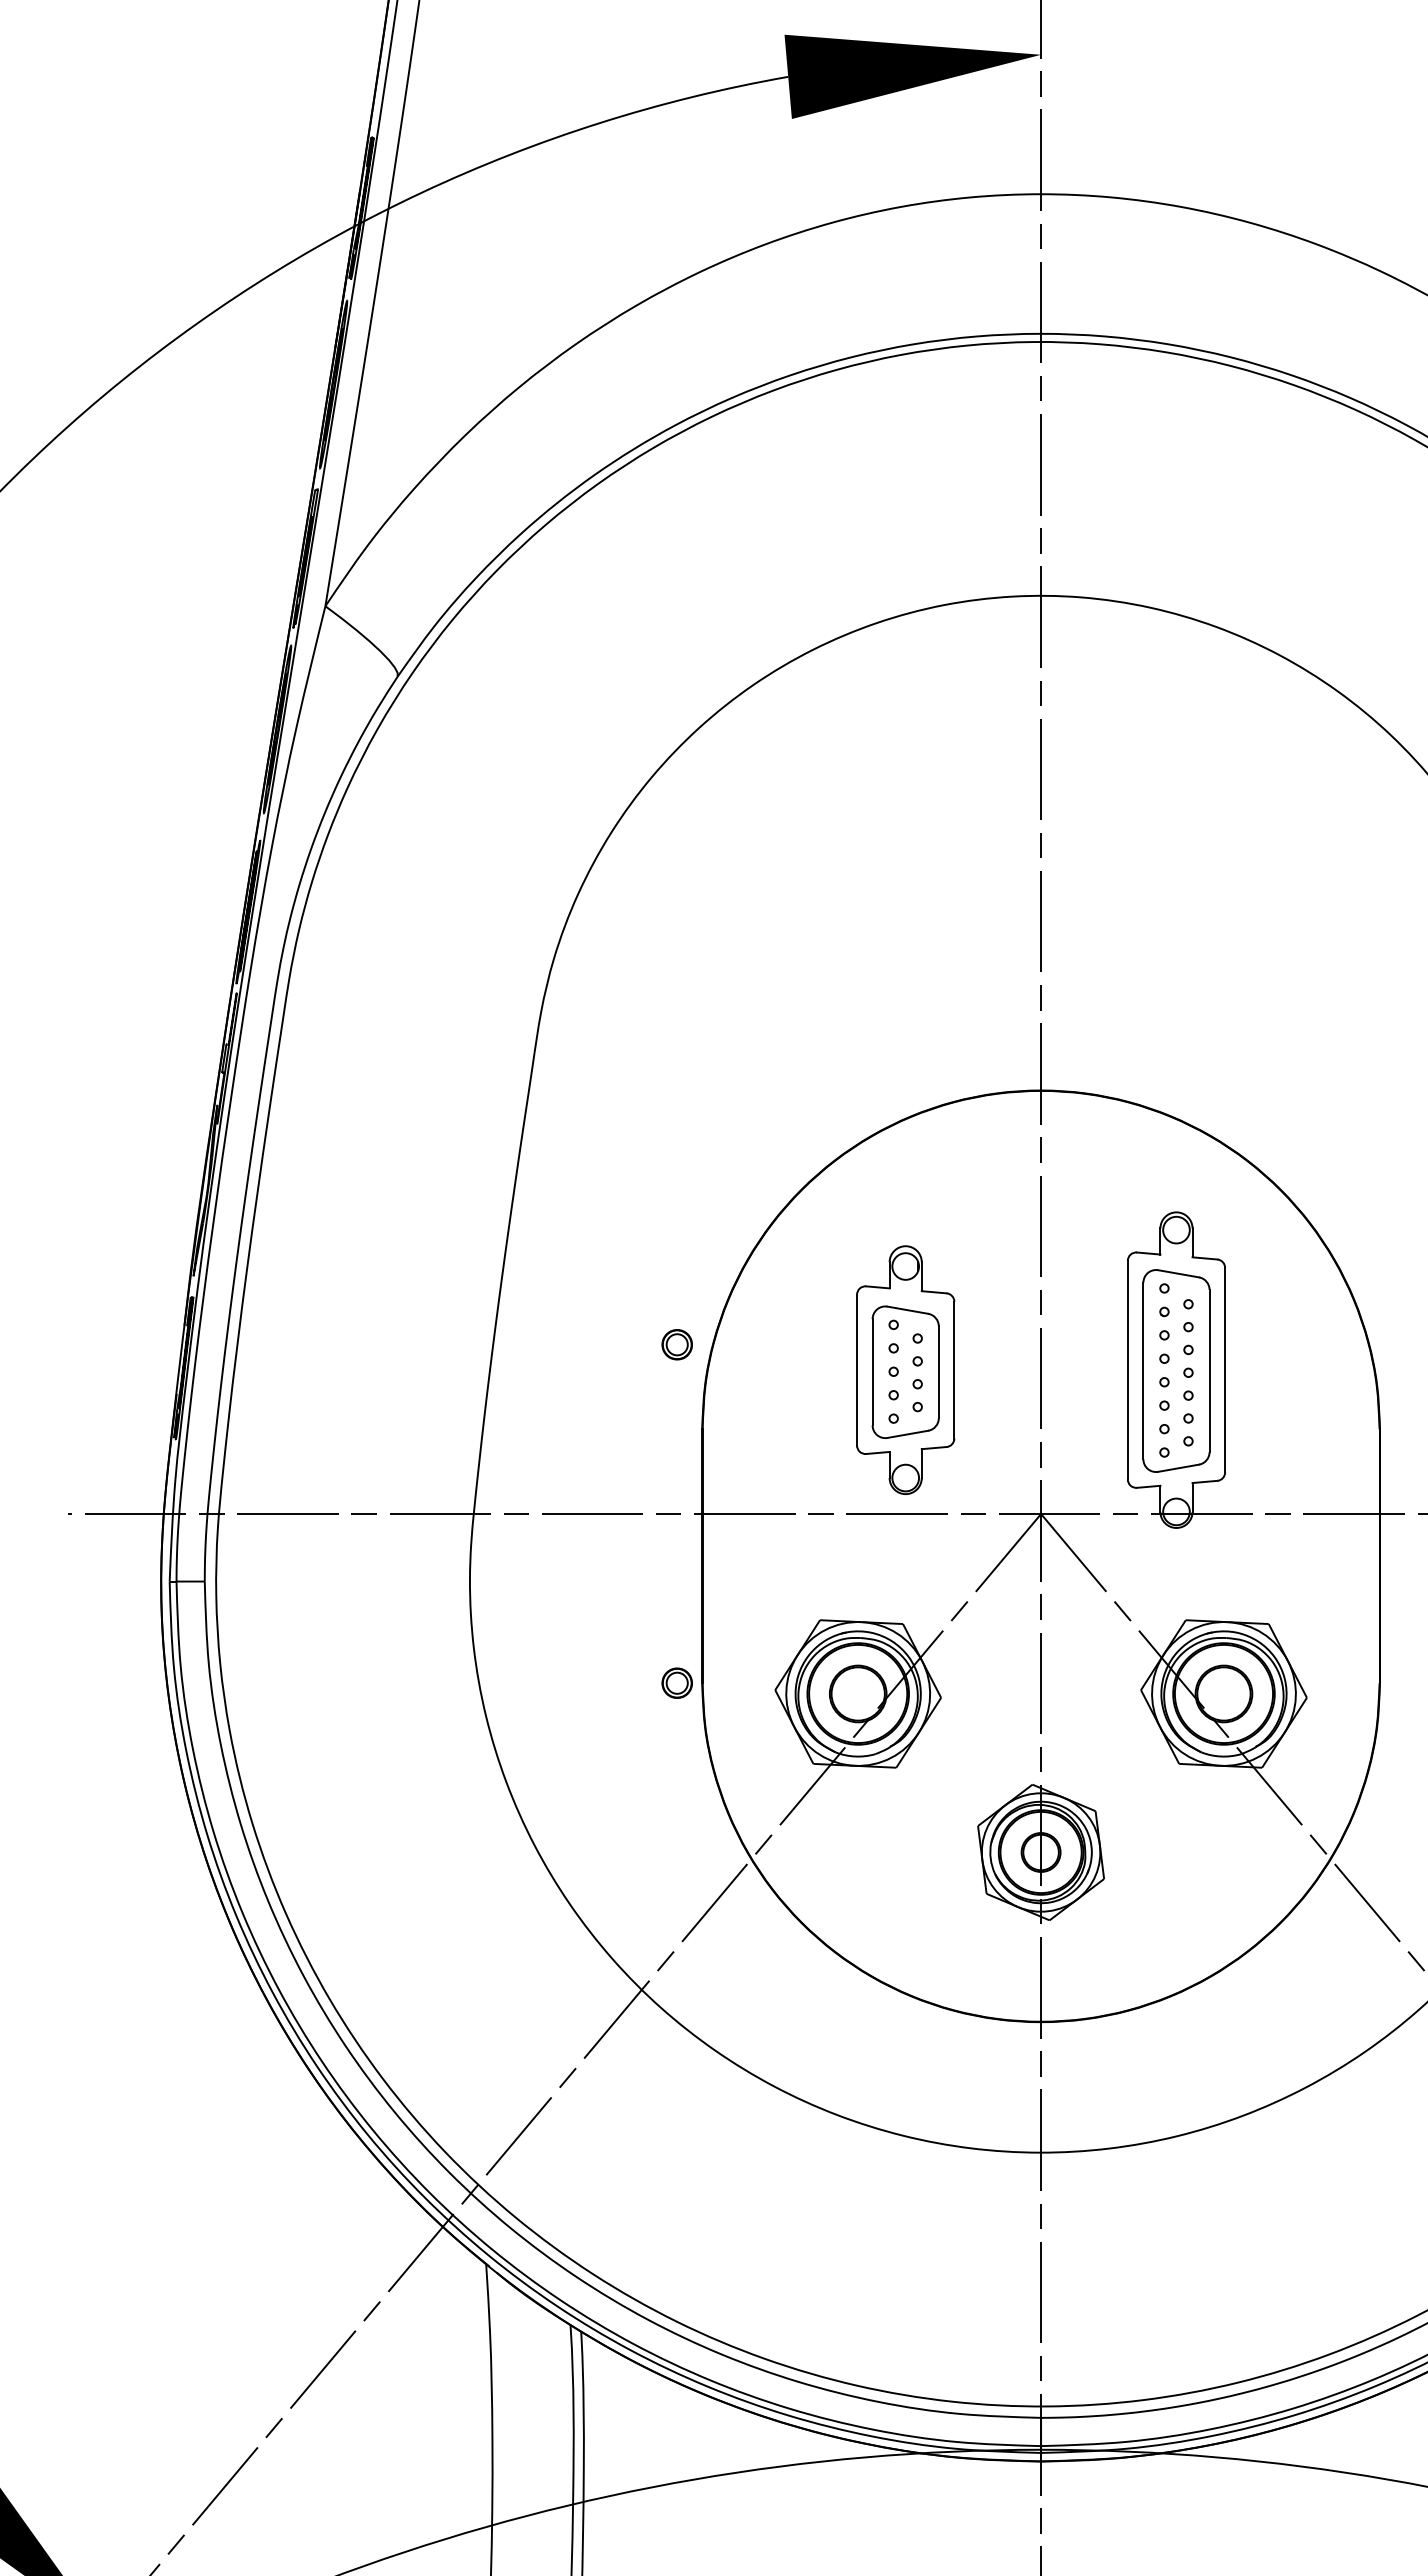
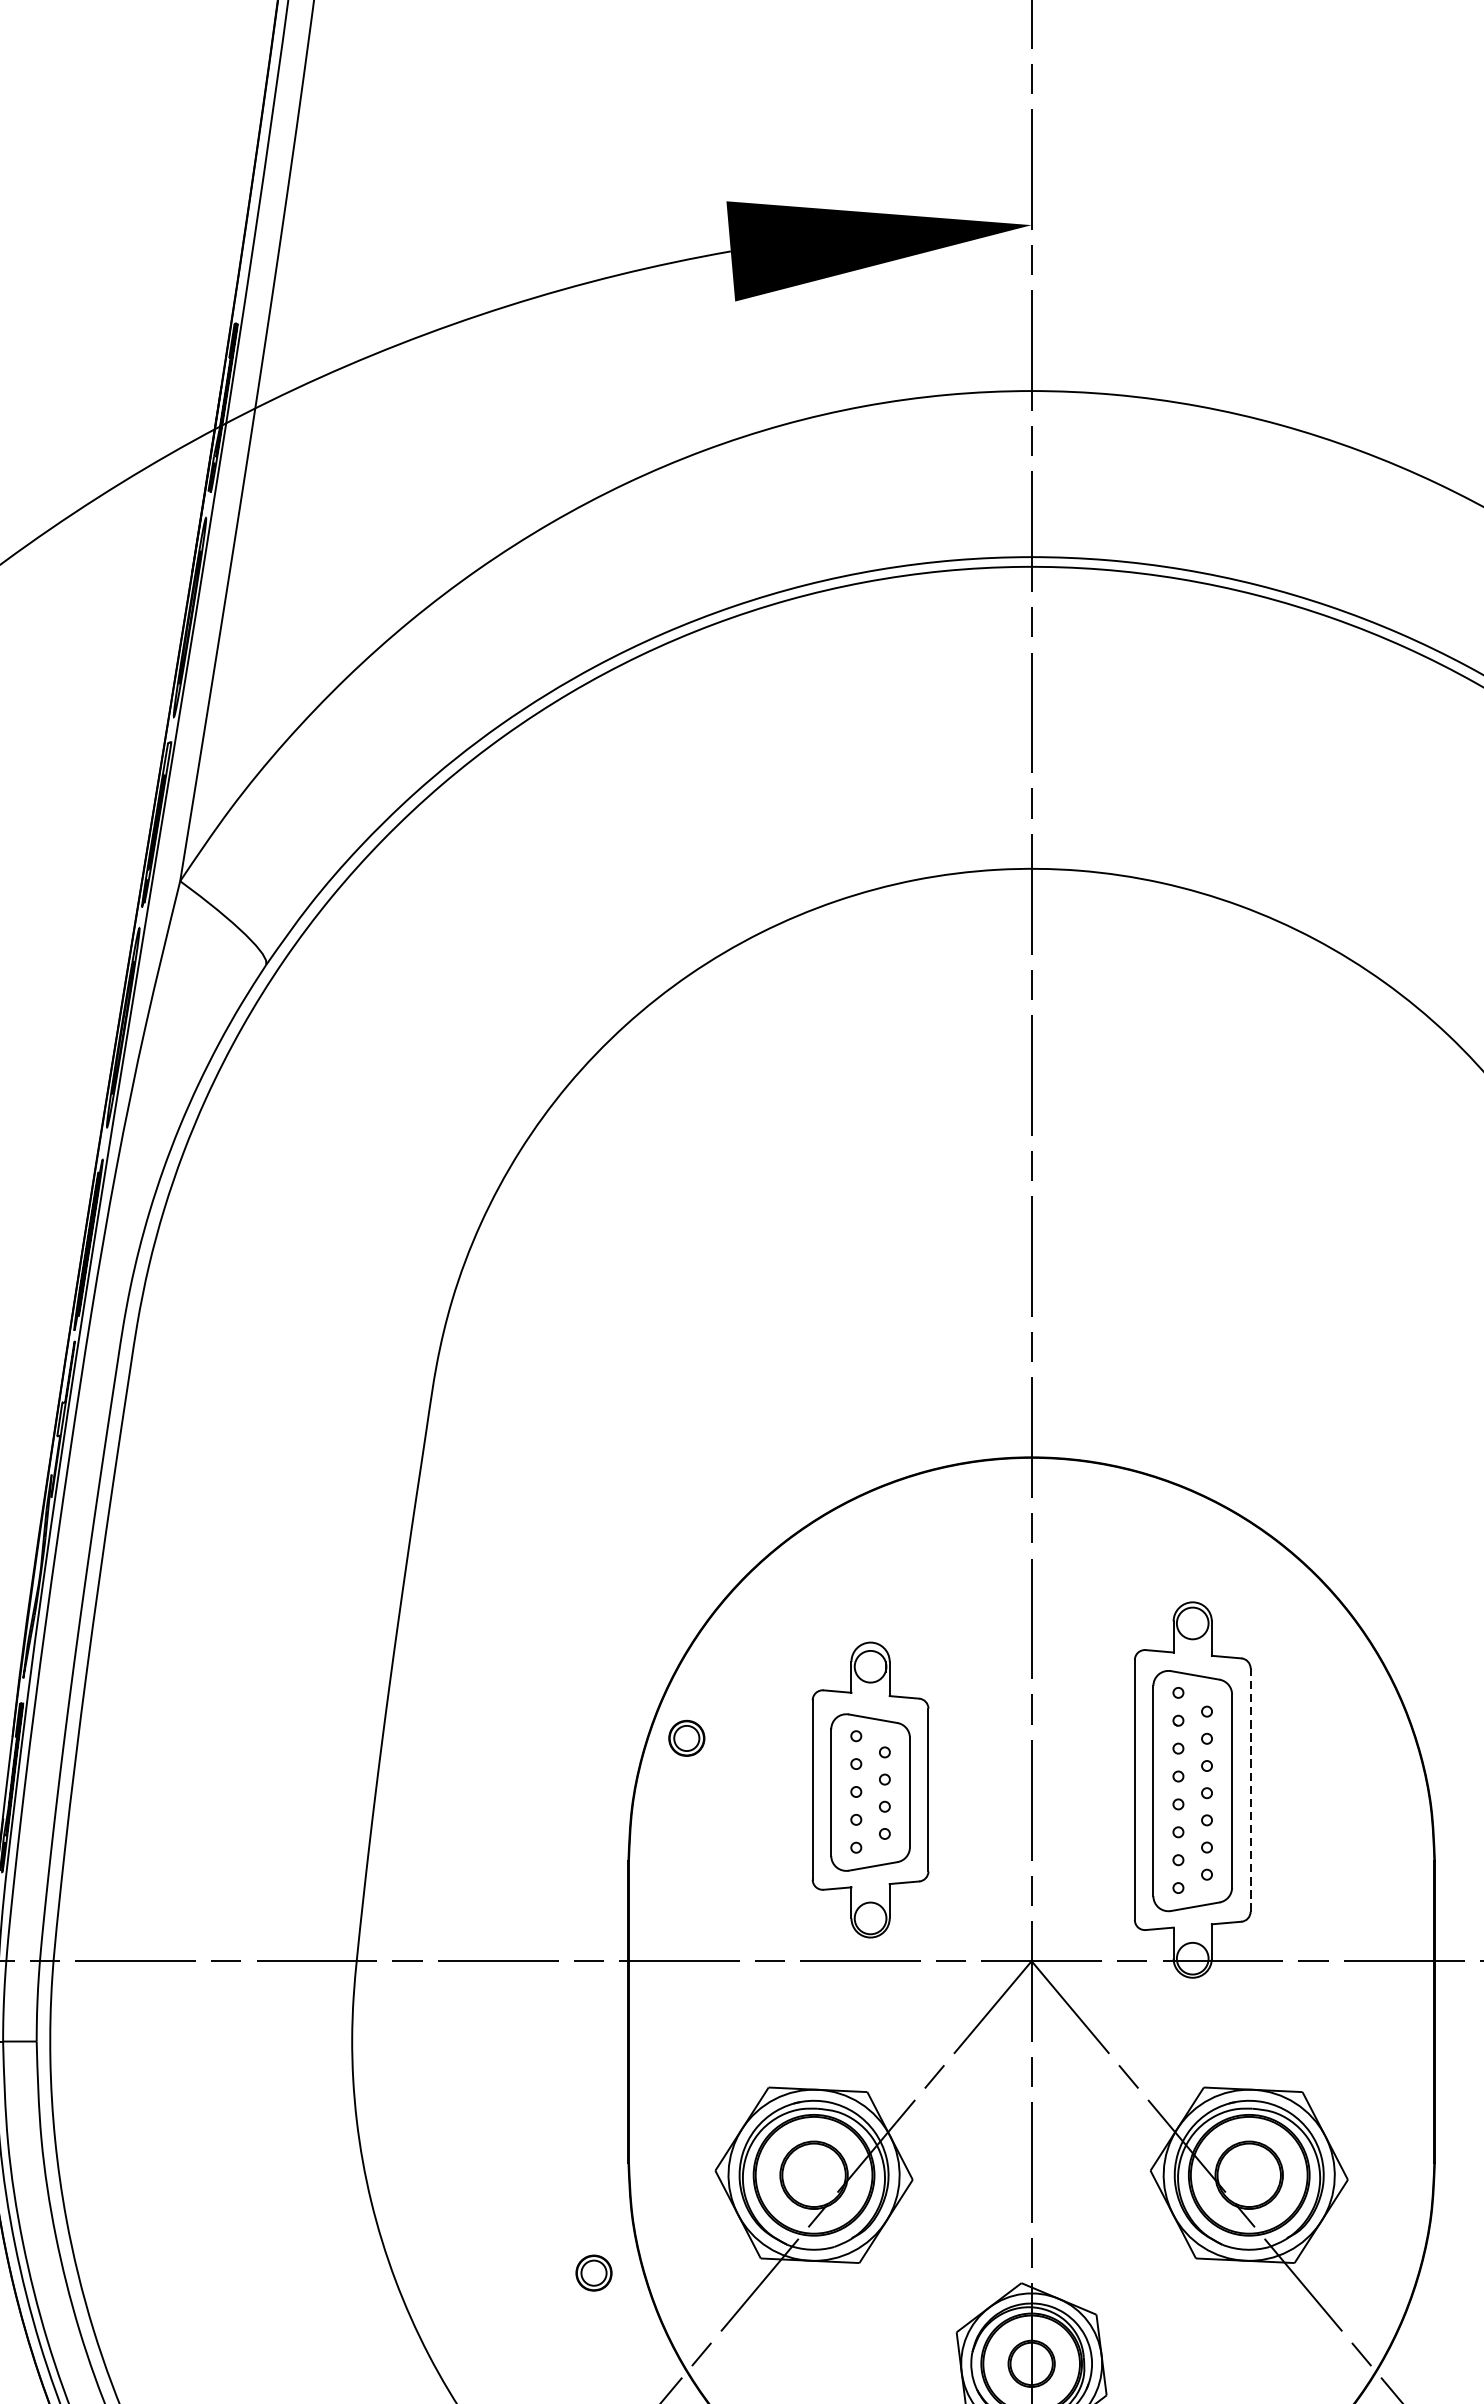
part: (676, 1344) -> (685, 1738), moved
line: (1225, 1369) -> (1251, 1789), solid -> dashed
part: (676, 1682) -> (593, 2272), moved

